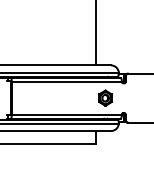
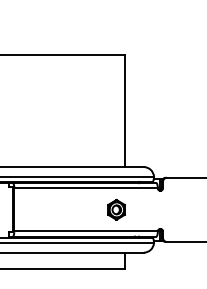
part: (105, 97) -> (116, 209), moved

